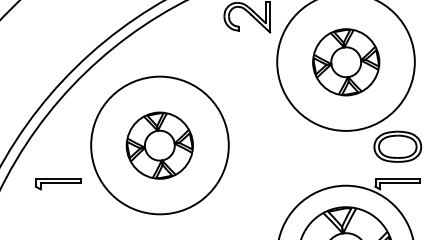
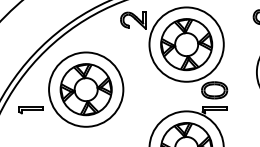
part: (345, 61) -> (186, 44), size x1.43
part: (158, 145) -> (85, 89), size x1.43

